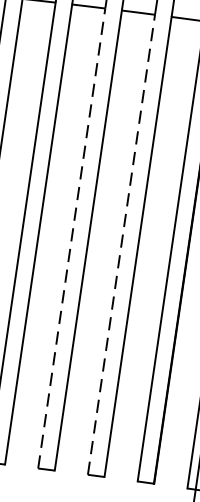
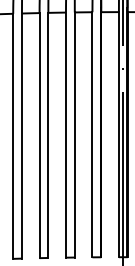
line: (71, 238) -> (39, 135), dashed -> solid
line: (120, 245) -> (65, 135), dashed -> solid

